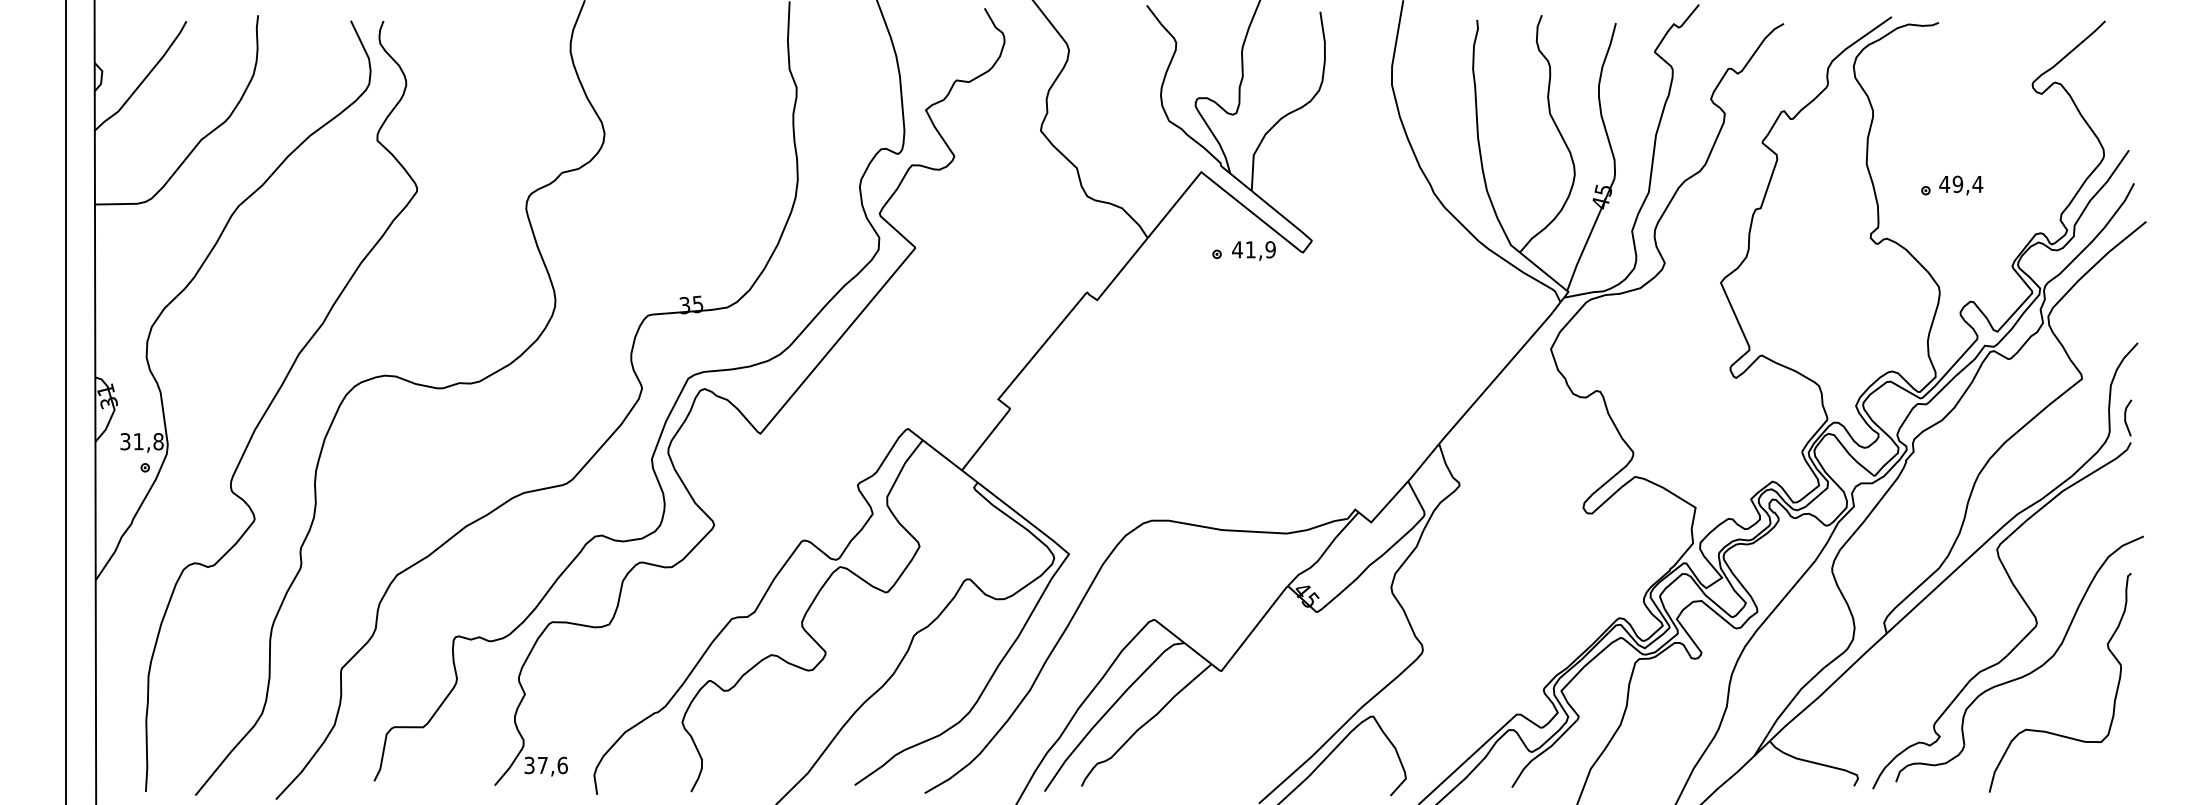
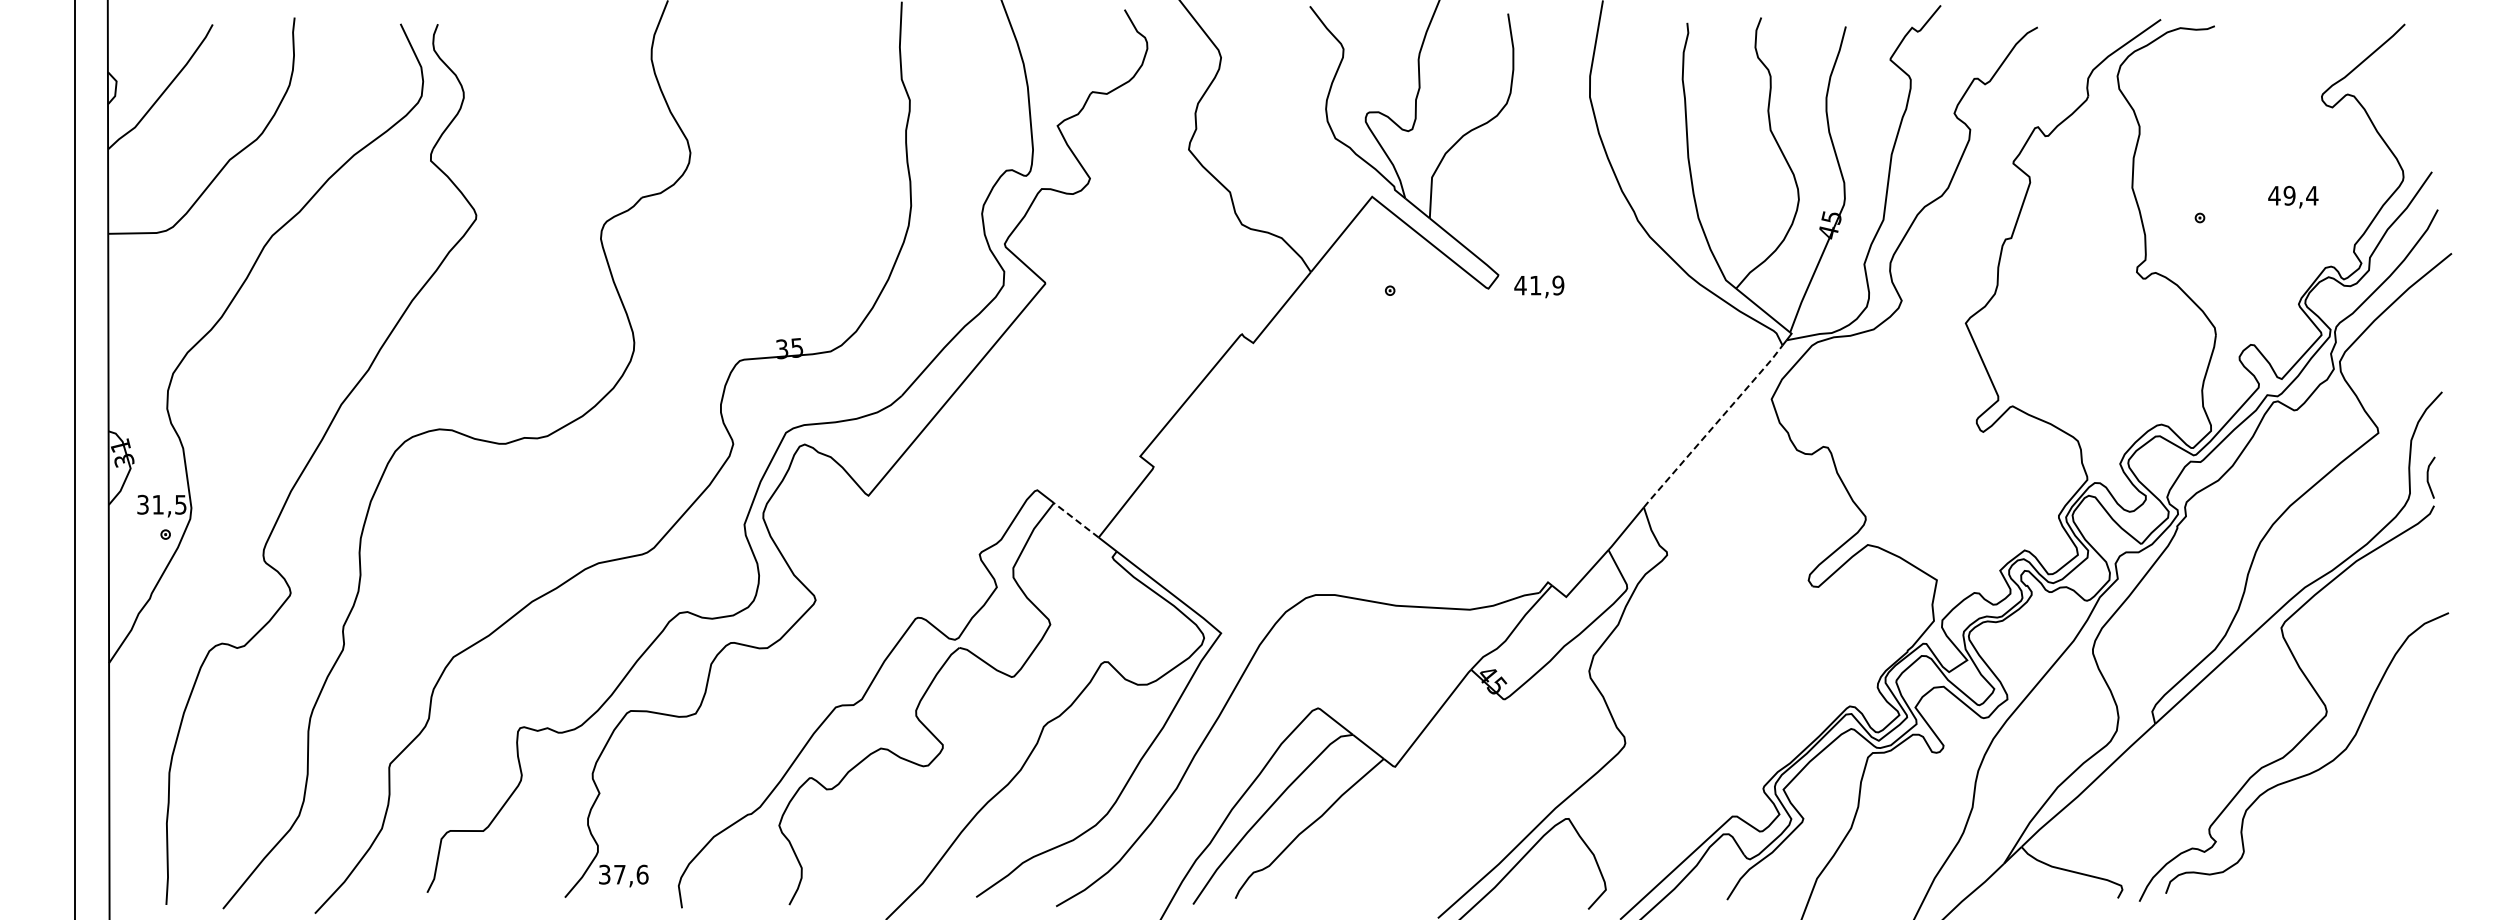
text: (1961, 184) -> (2293, 196), moved
text: (1254, 250) -> (1539, 286), moved
line: (1500, 373) -> (1713, 426), solid -> dashed
text: (158, 441) -> (180, 504), 31,8 -> 31,5
line: (941, 455) -> (1075, 520), solid -> dashed
curve: (2047, 731) -> (2338, 835), removed

